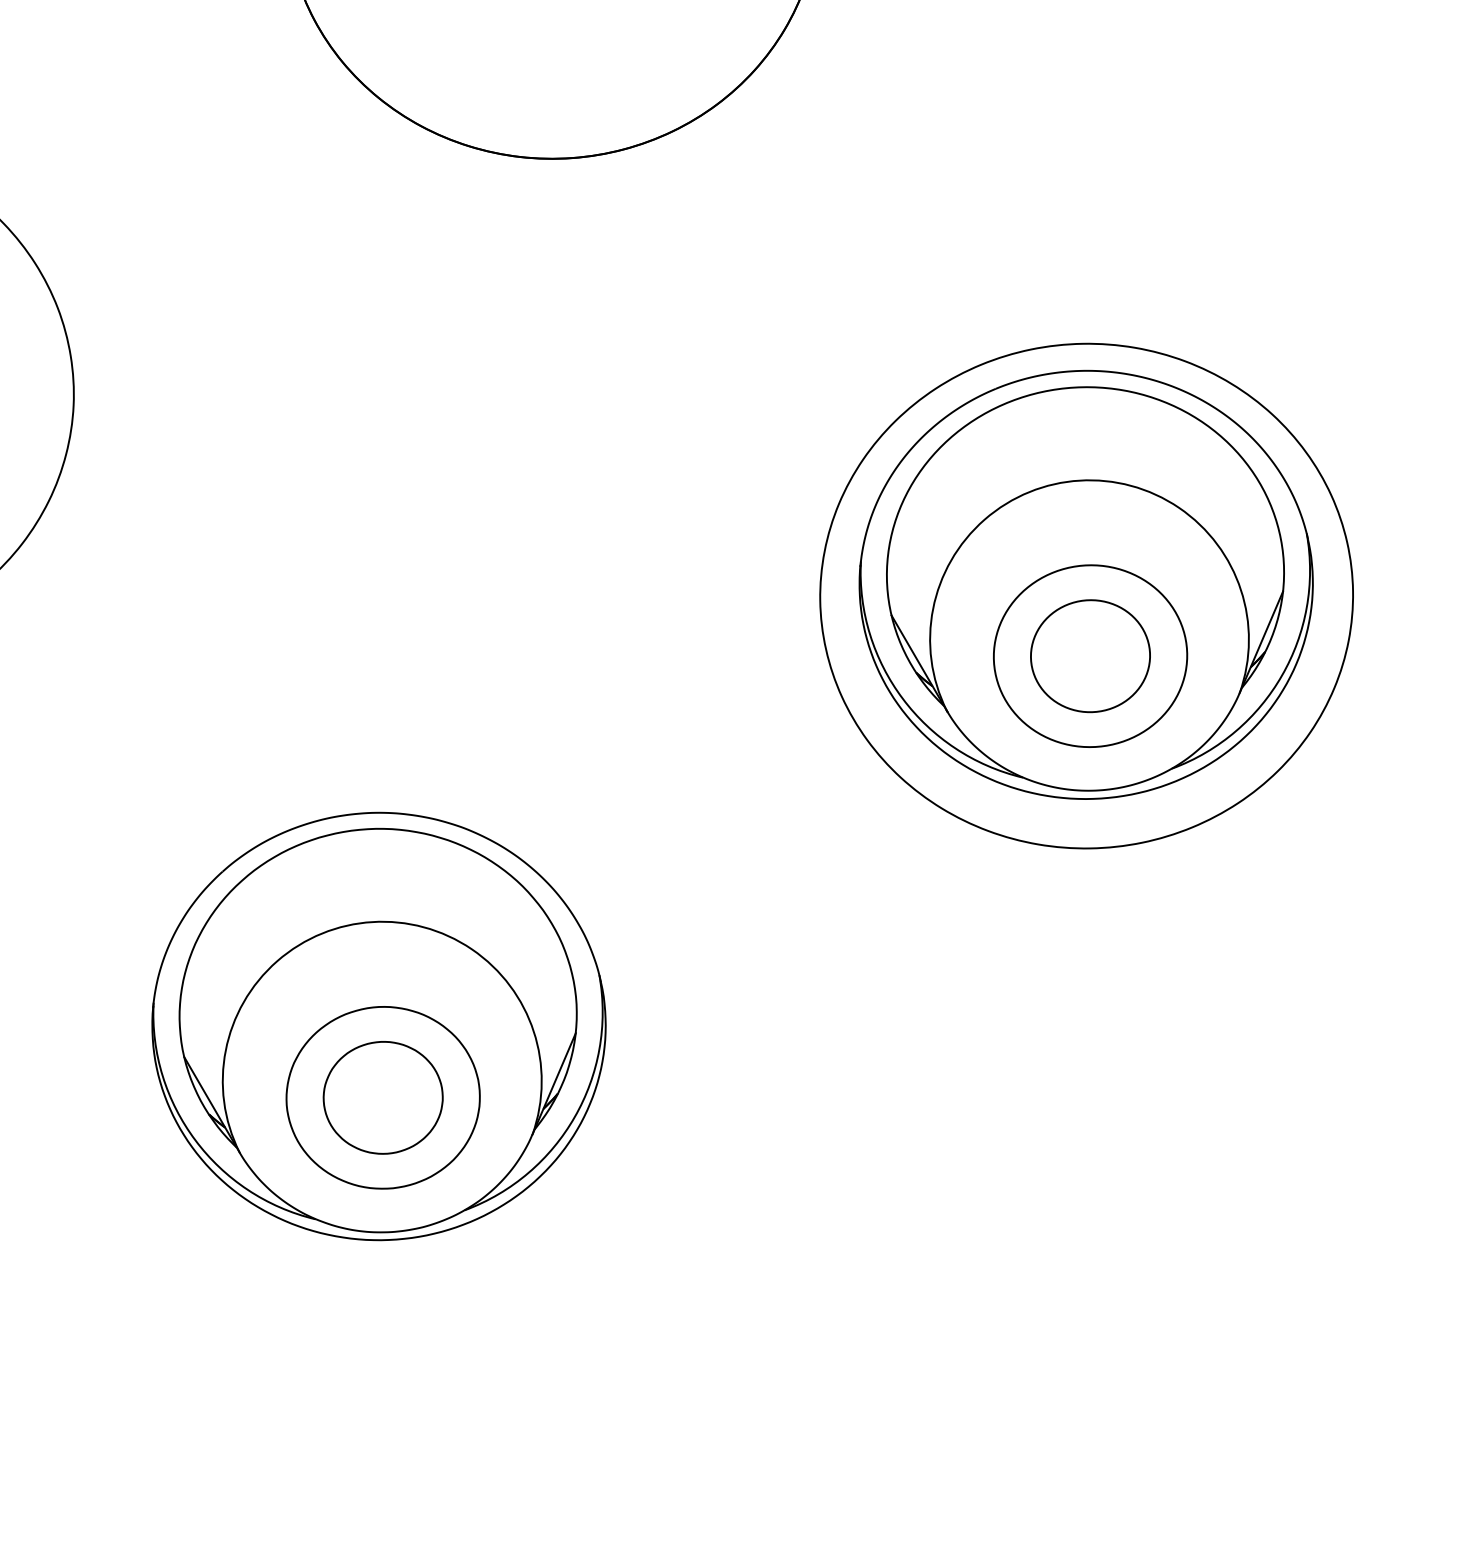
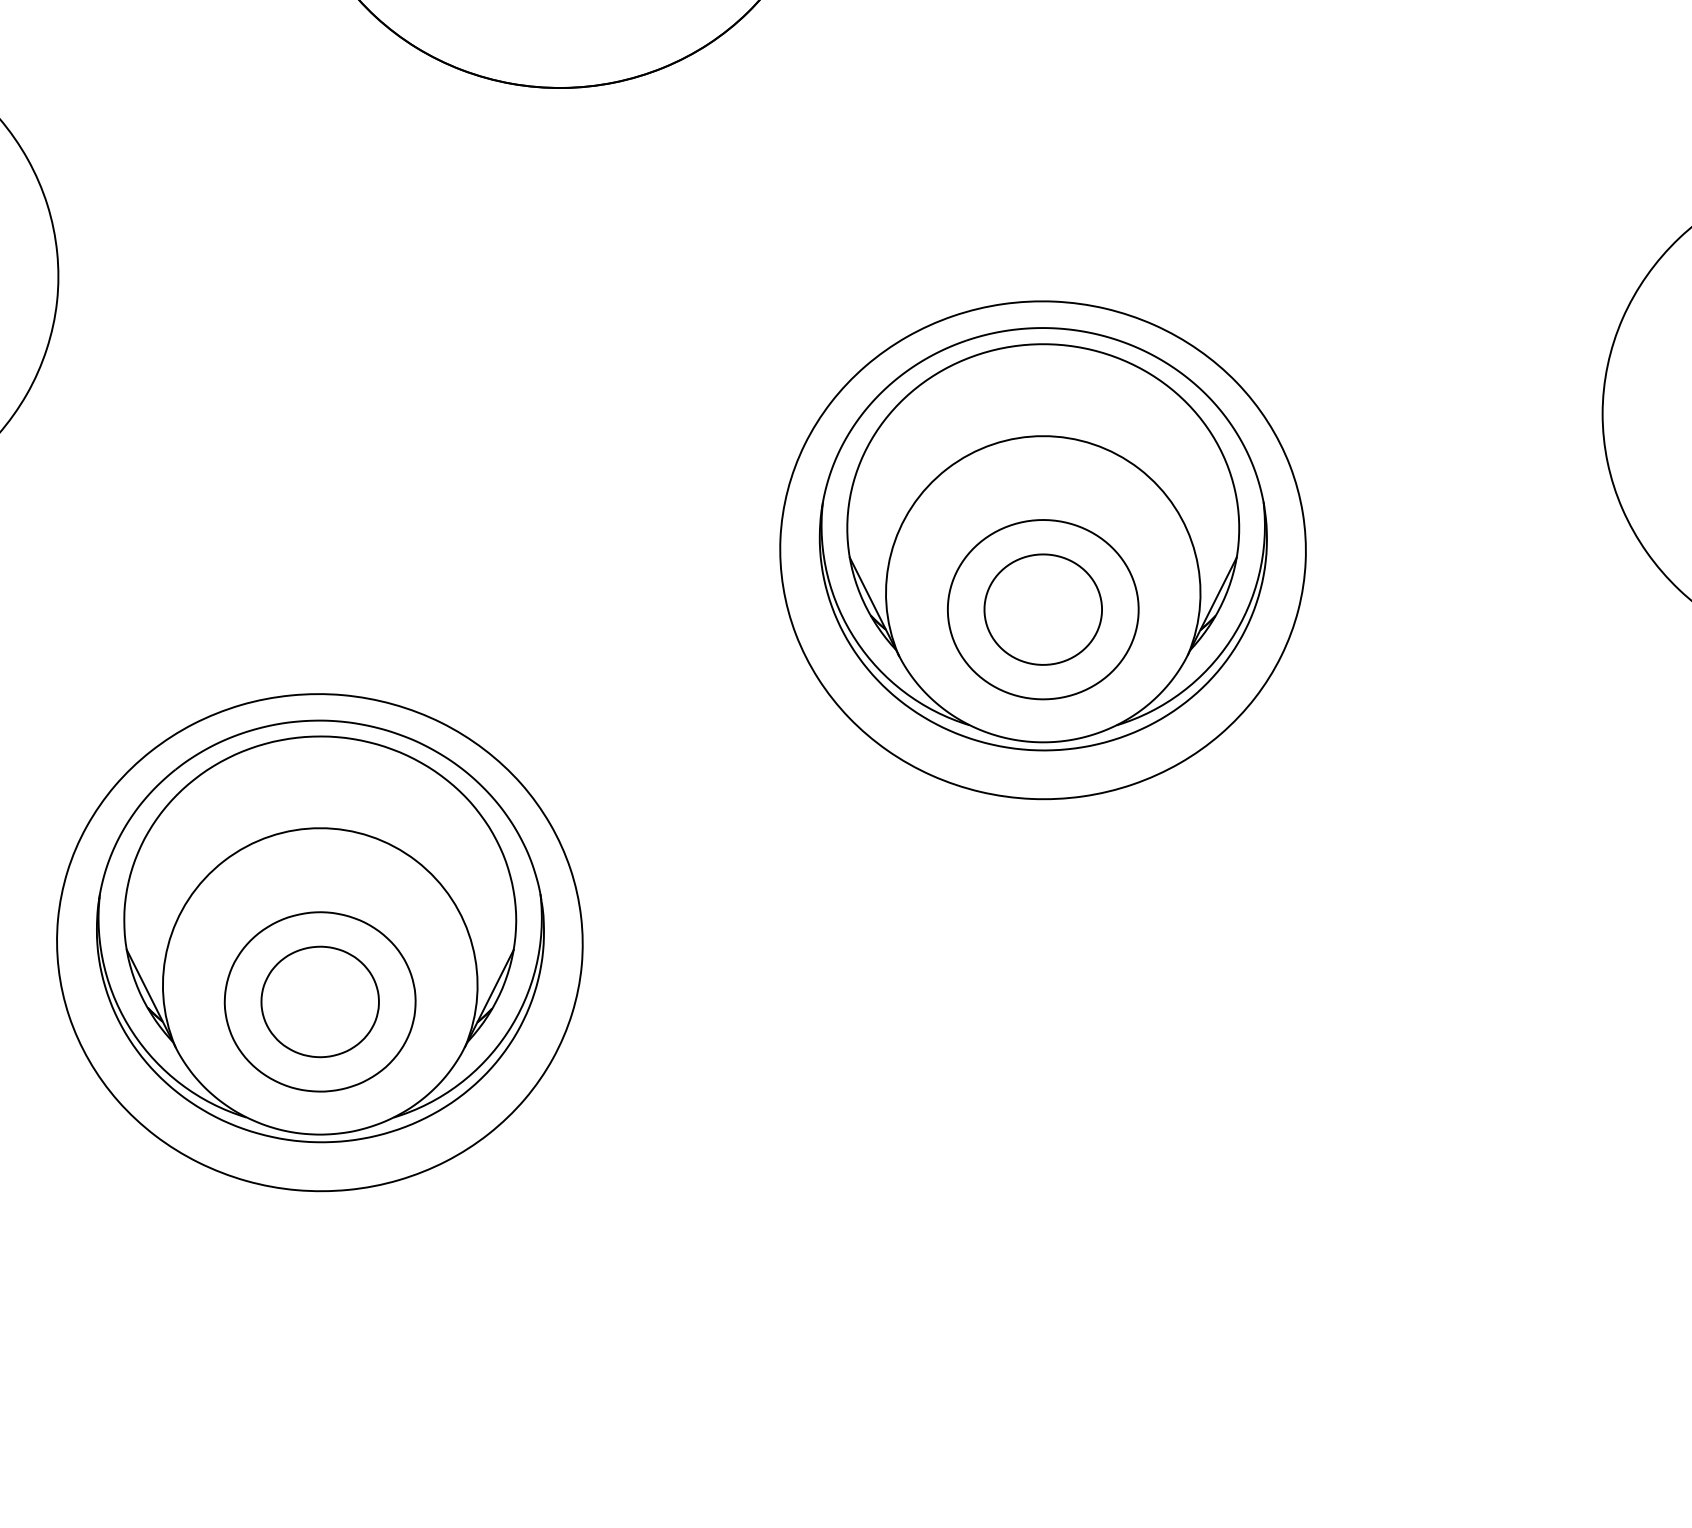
part: (378, 1037) -> (319, 942), added

